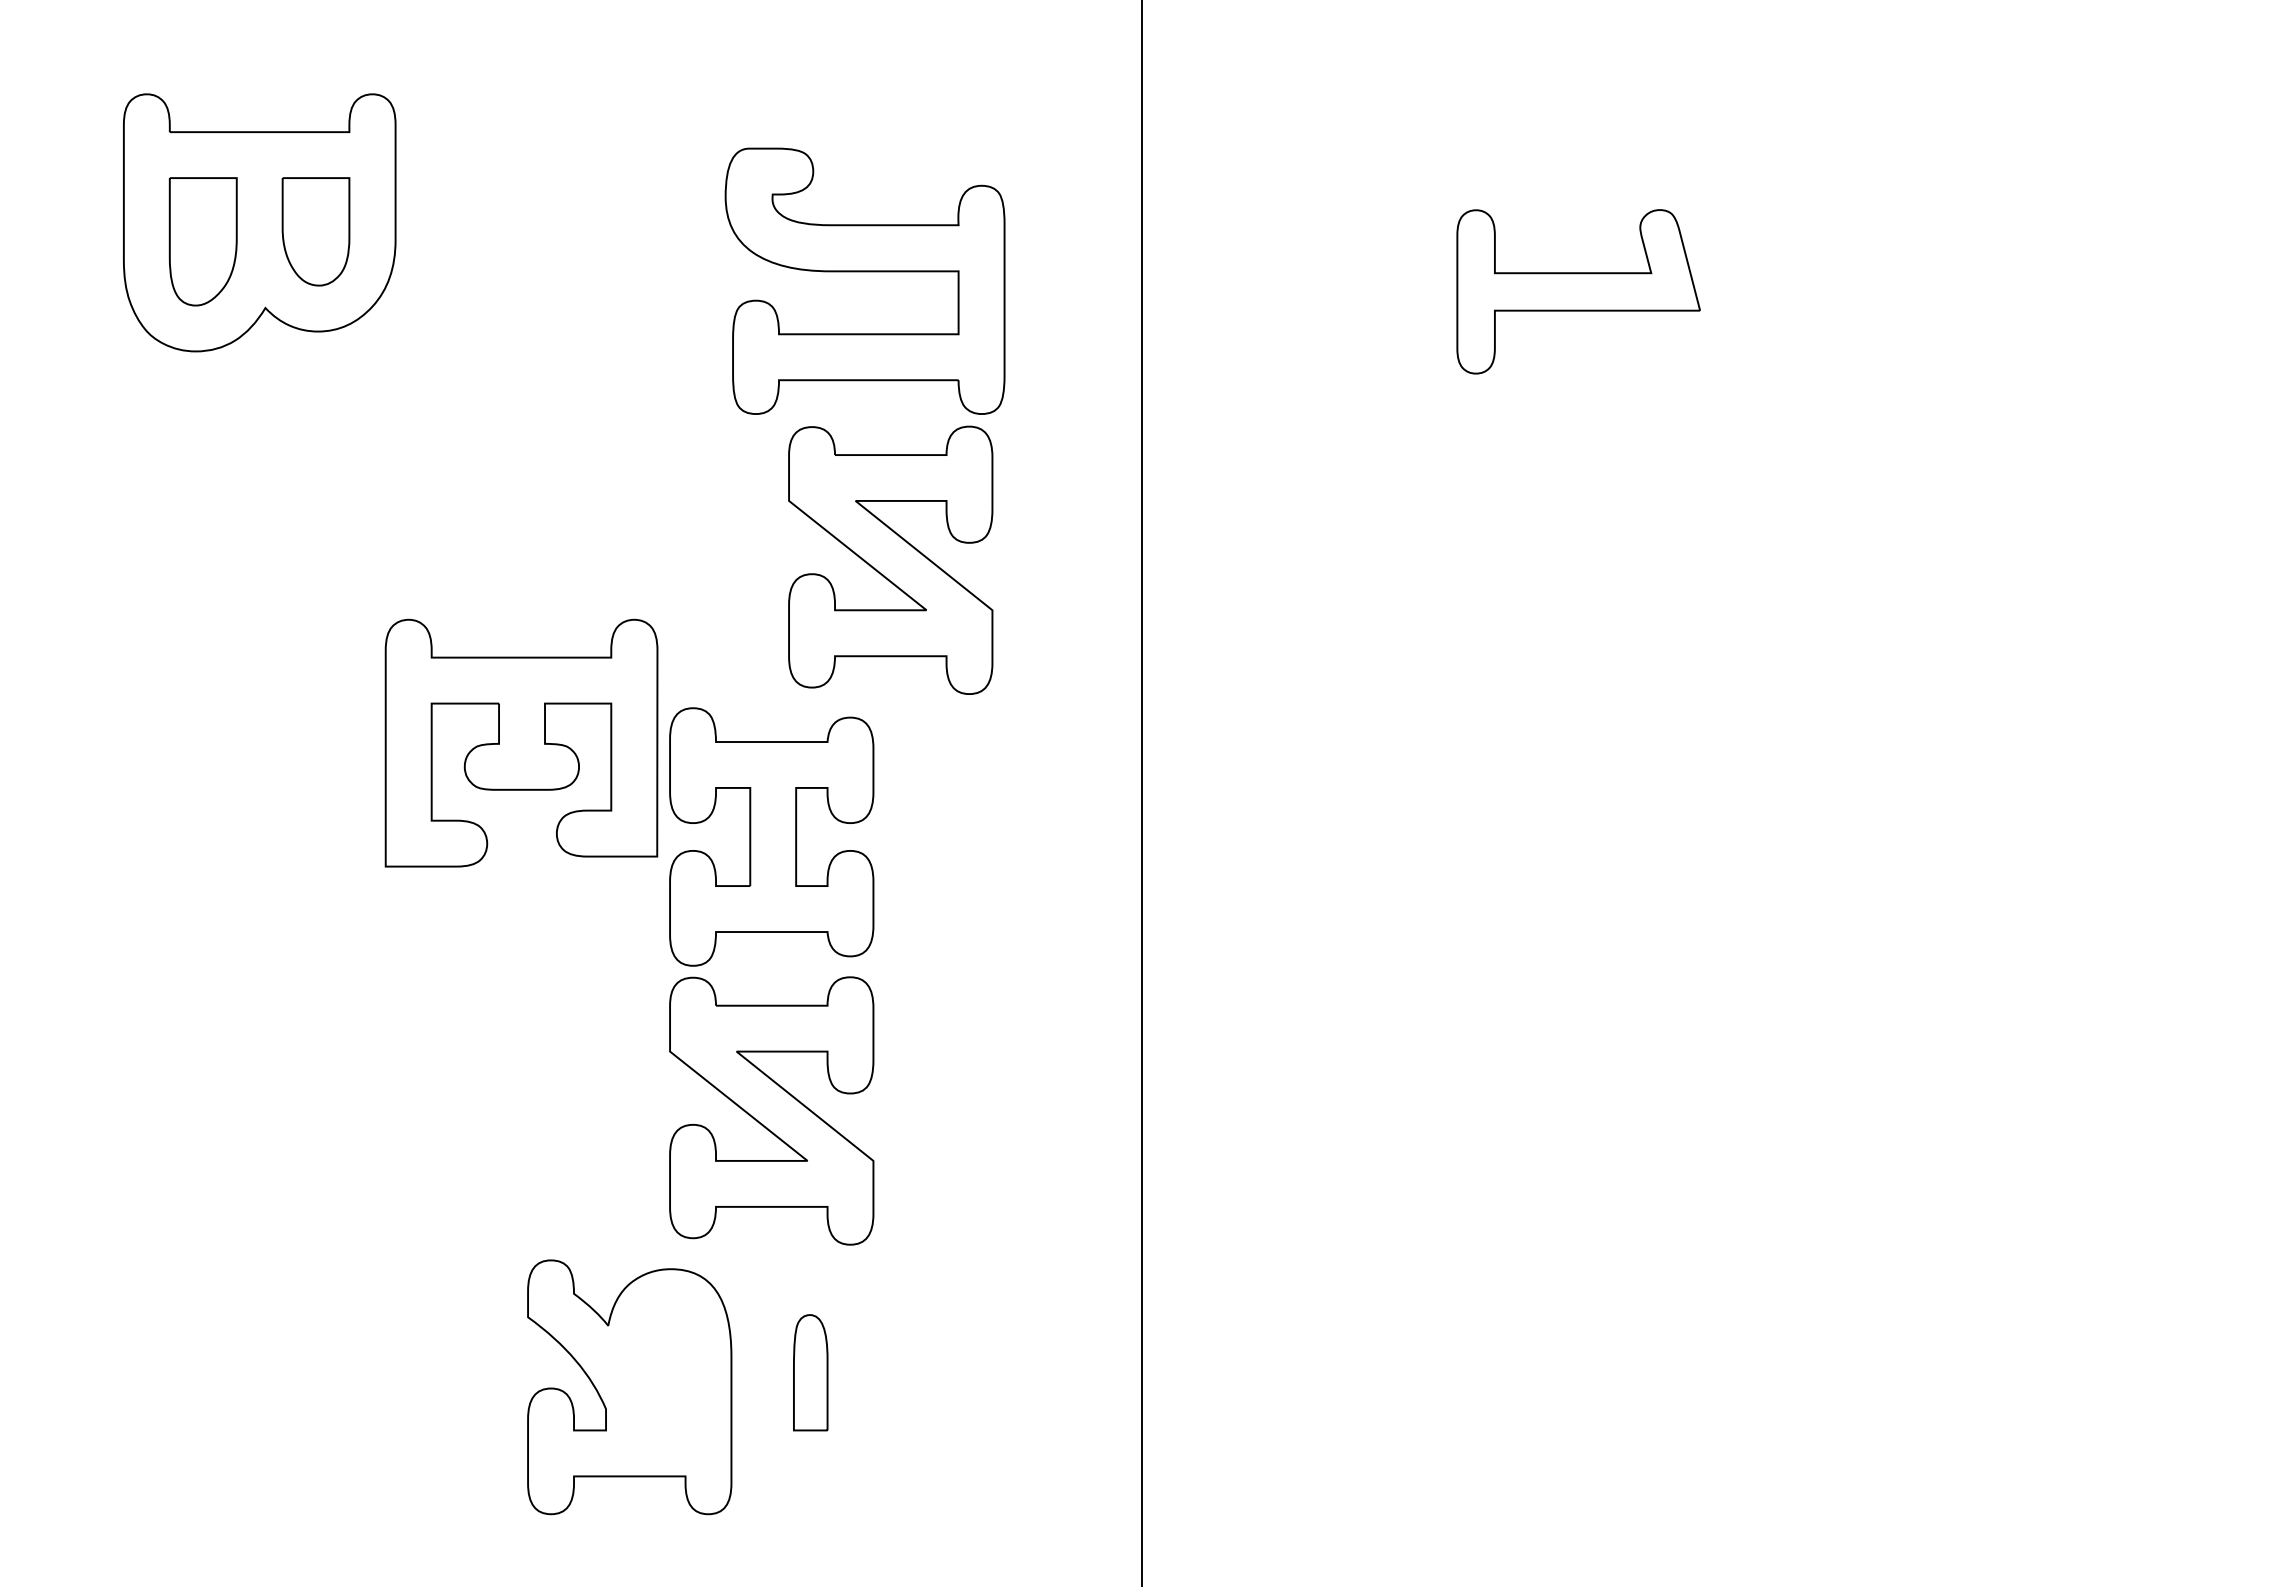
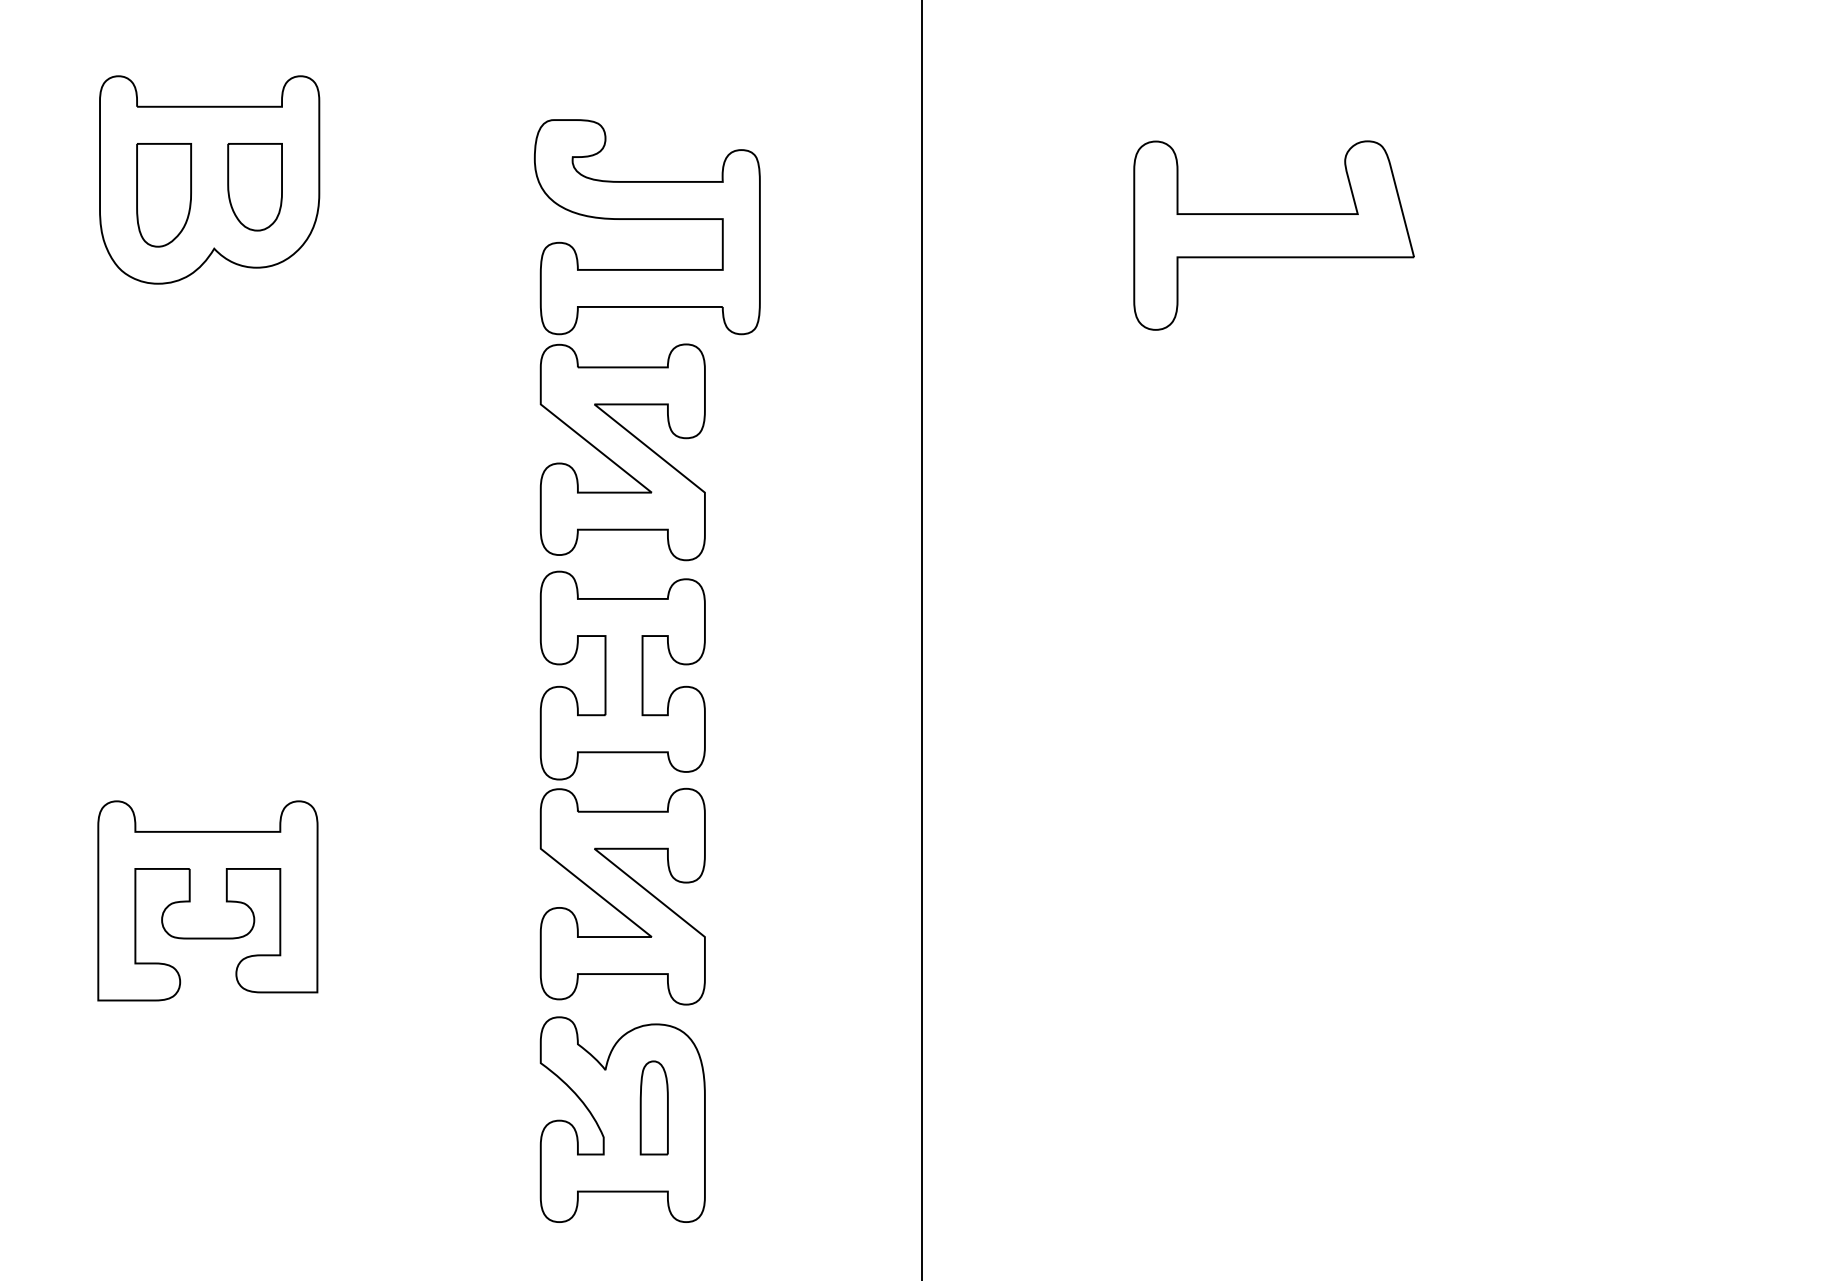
part: (864, 272) -> (646, 220), moved
part: (1578, 291) -> (1273, 235), size x1.43
part: (890, 559) -> (622, 451), moved
part: (521, 742) -> (207, 900), moved
part: (629, 1387) -> (622, 1119), moved

